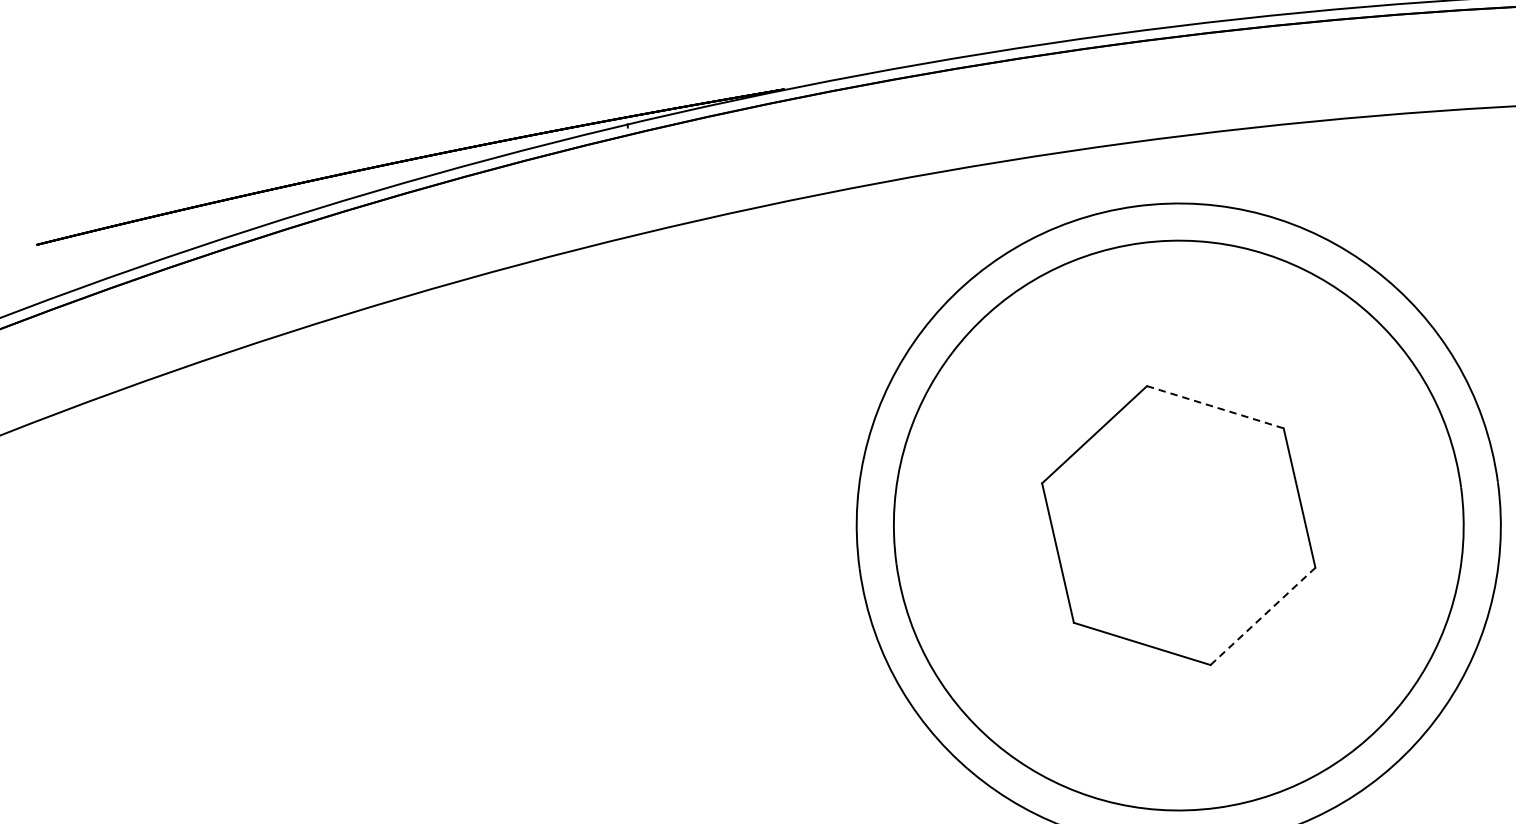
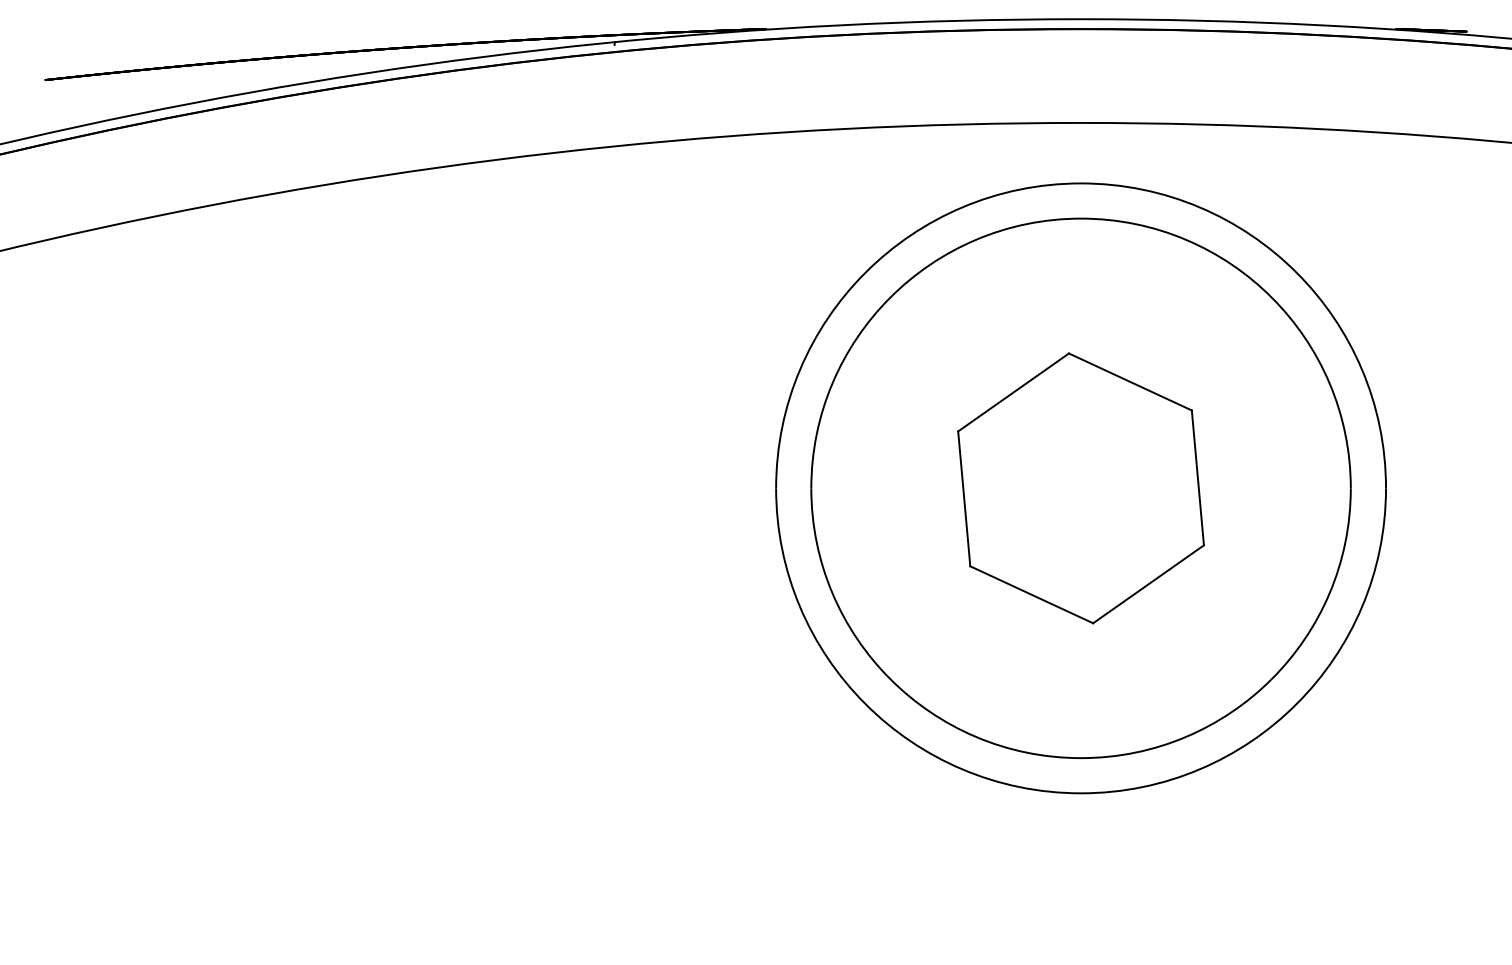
line: (1215, 406) -> (1130, 381), dashed -> solid
line: (1262, 616) -> (1148, 584), dashed -> solid

